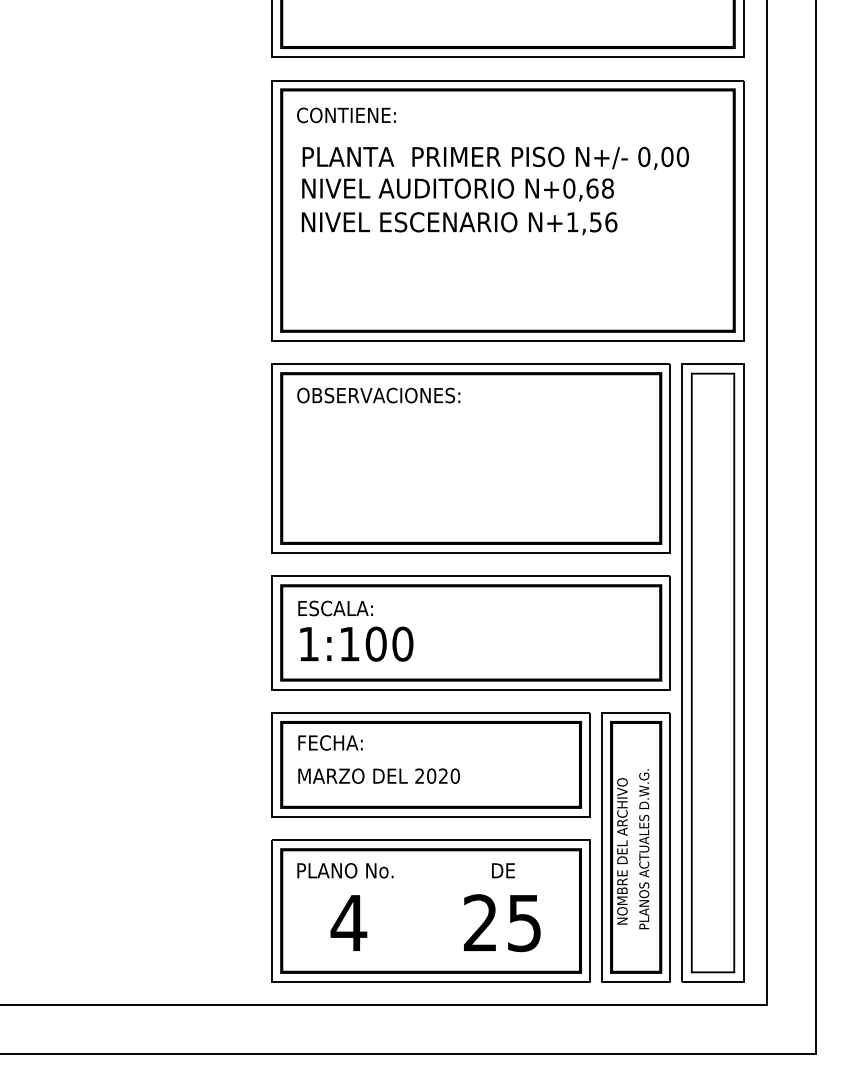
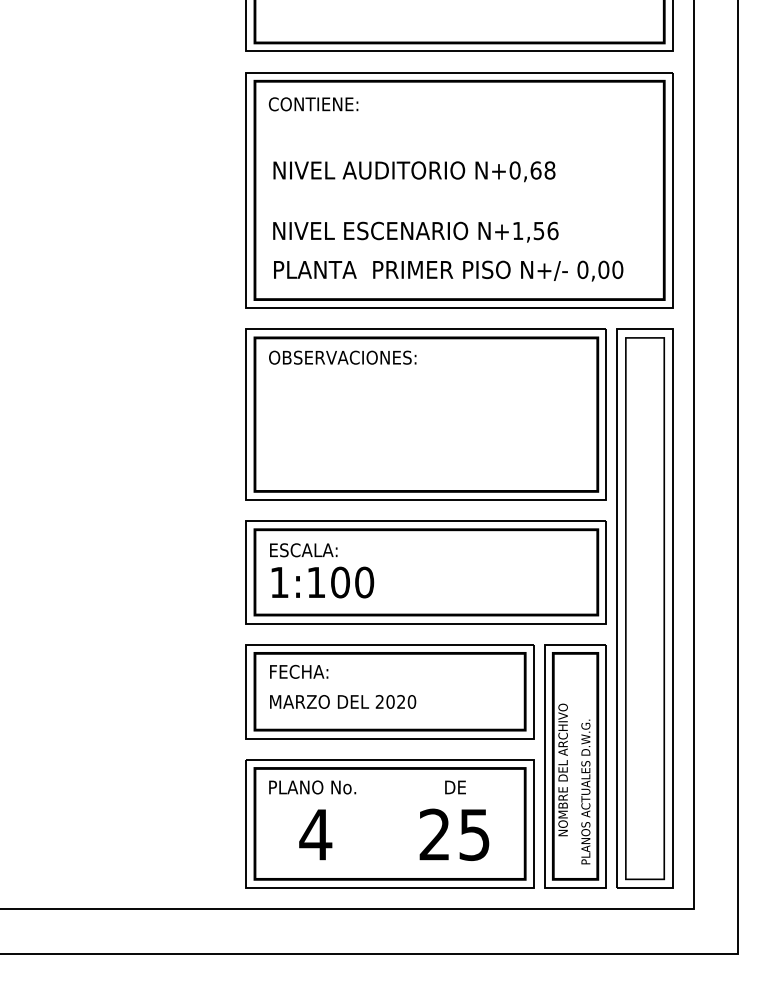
text: (495, 157) -> (448, 270), moved
text: (459, 222) -> (415, 231), moved
text: (643, 848) -> (585, 791), moved

